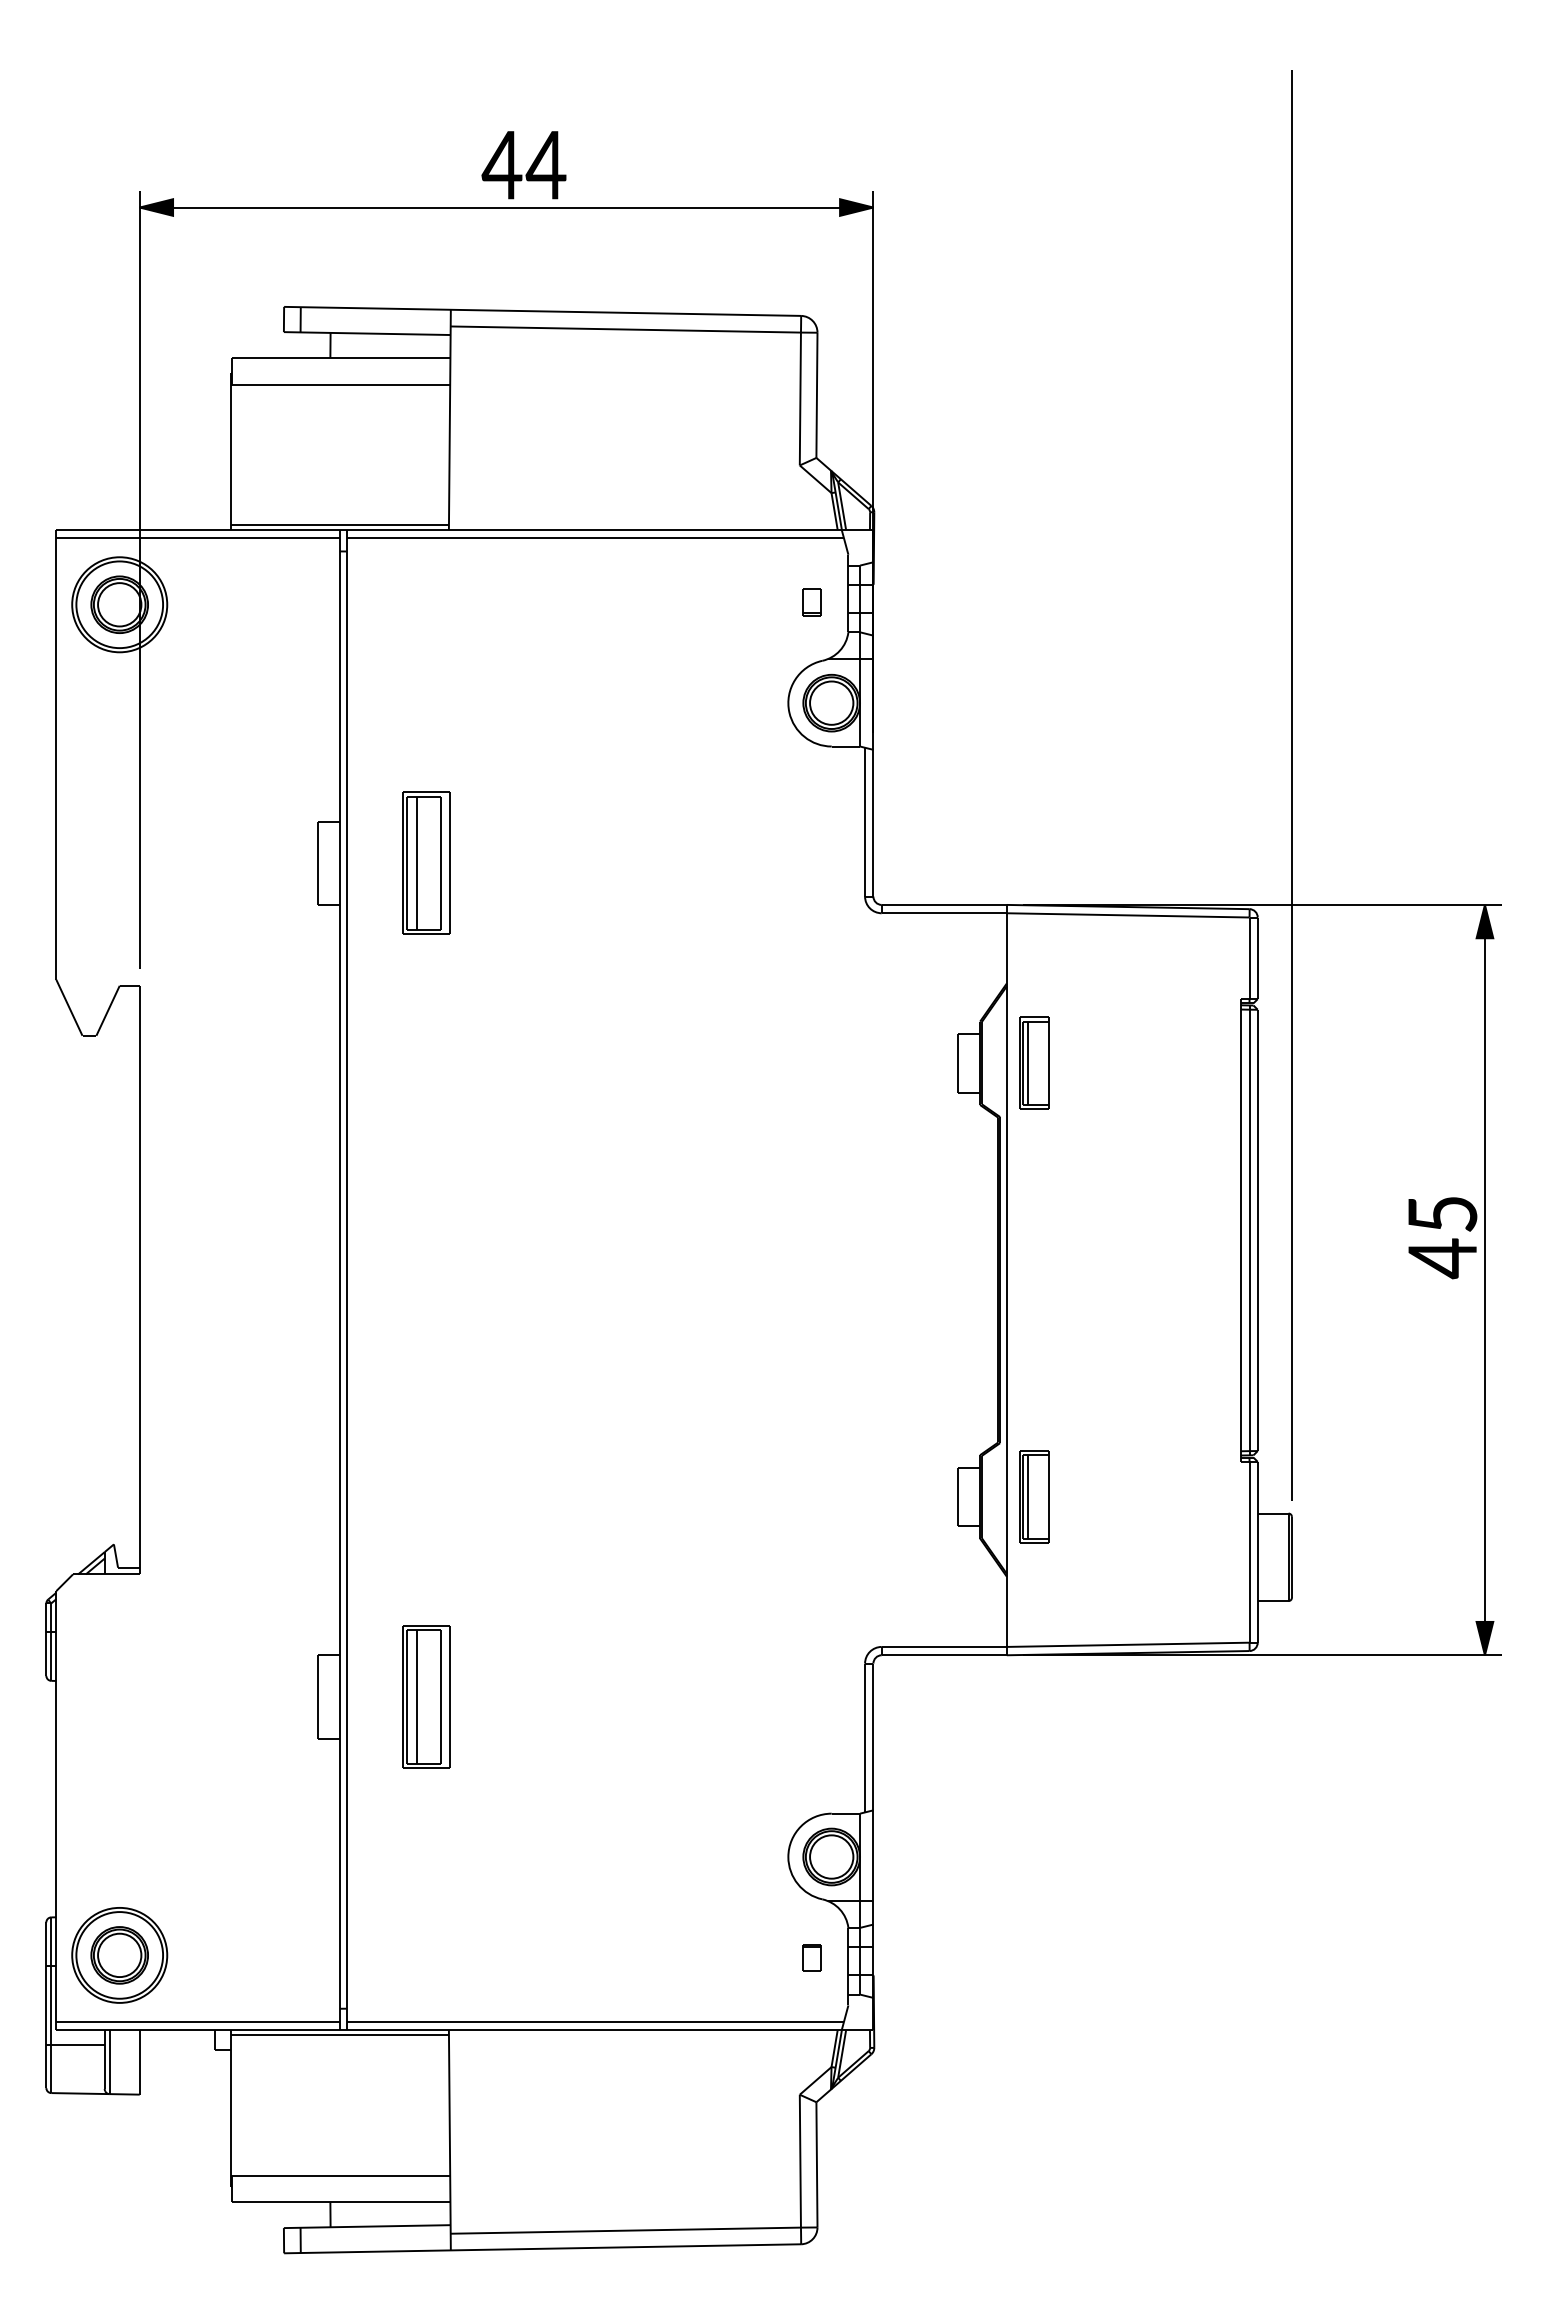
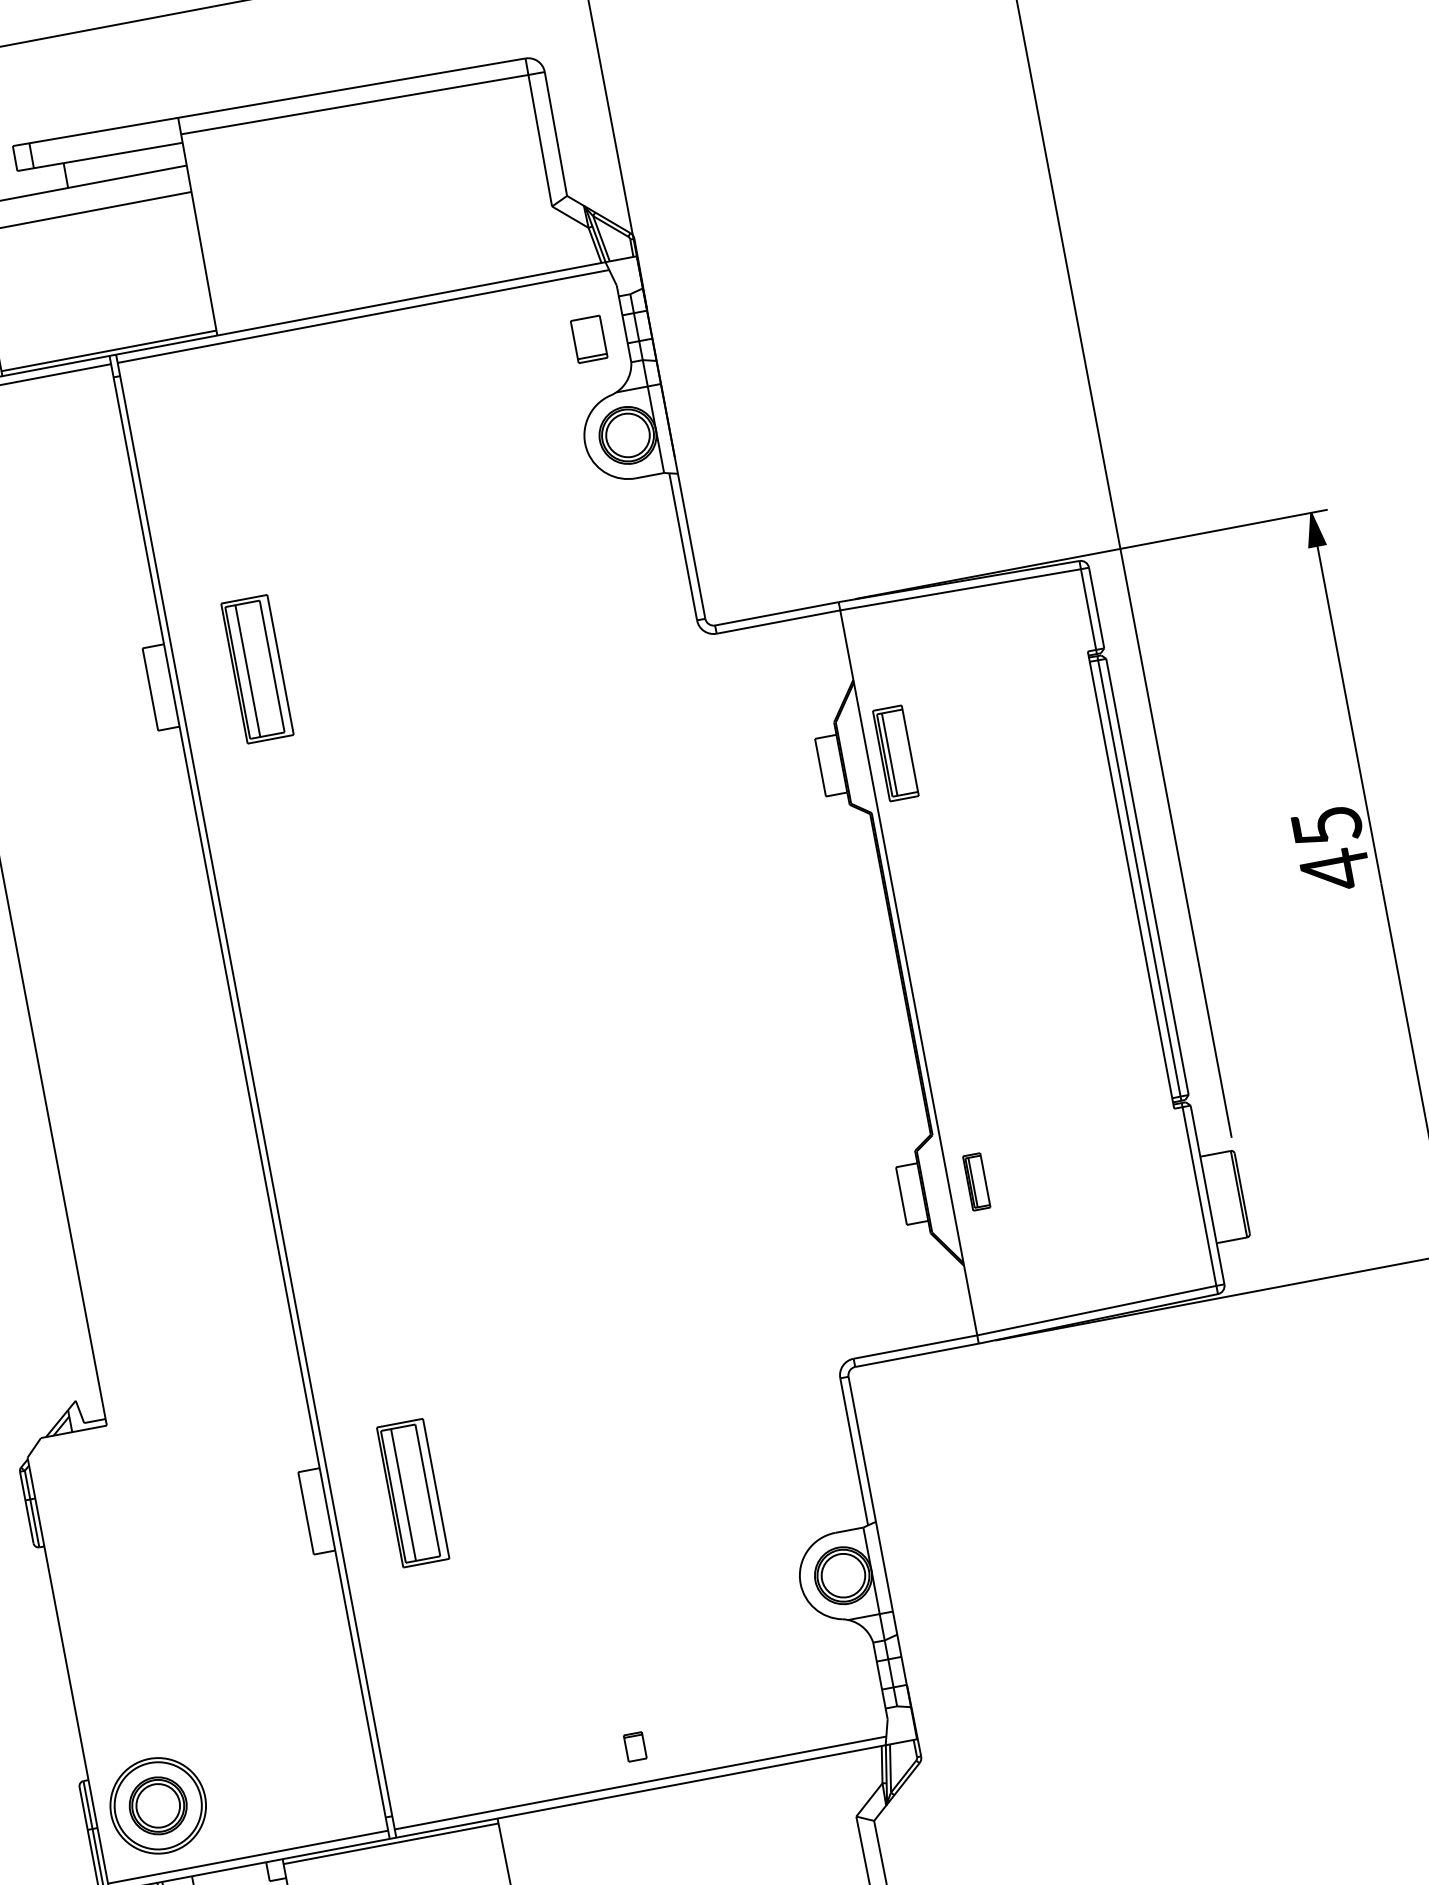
part: (811, 602) -> (589, 339), size x1.6
part: (1034, 1496) -> (976, 1181), size x0.6
part: (811, 1957) -> (635, 1746), moved

